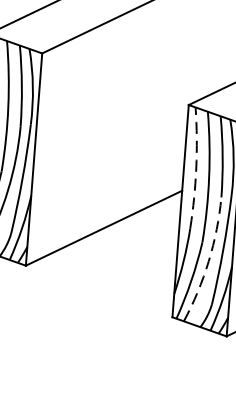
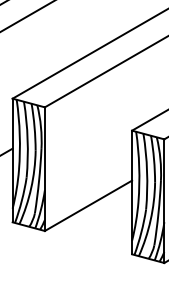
arc: (196, 167) -> (139, 166), dashed -> solid
arc: (208, 261) -> (150, 220), dashed -> solid

